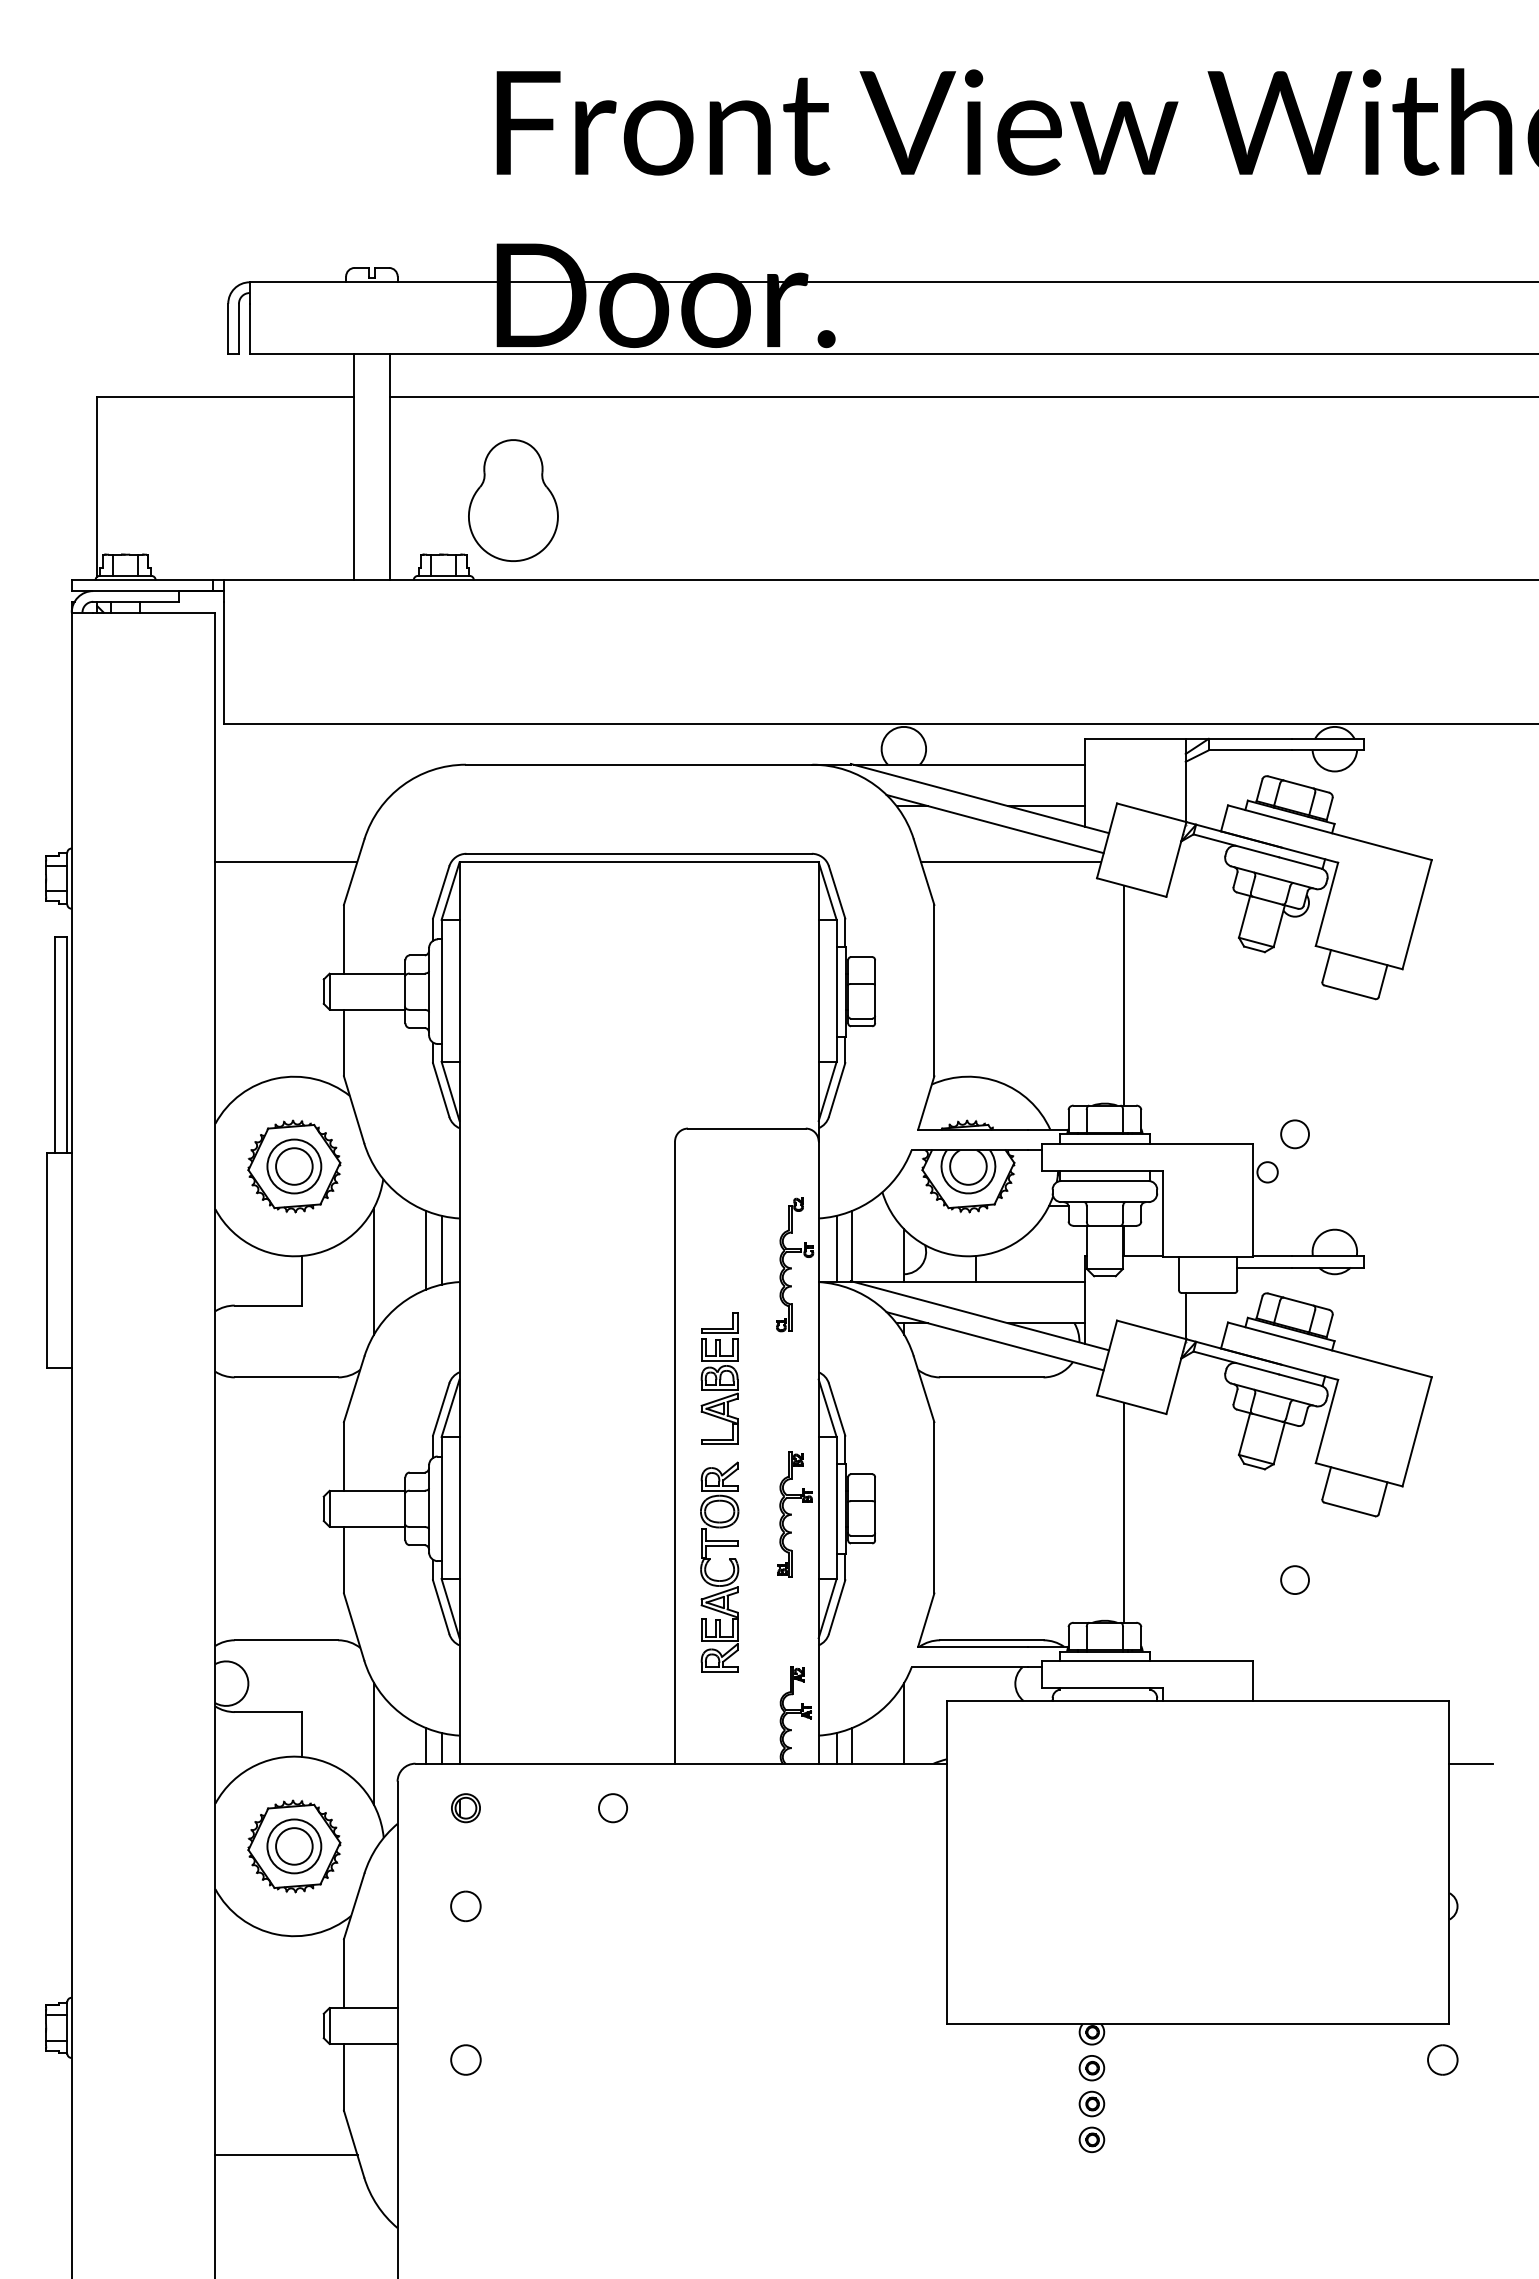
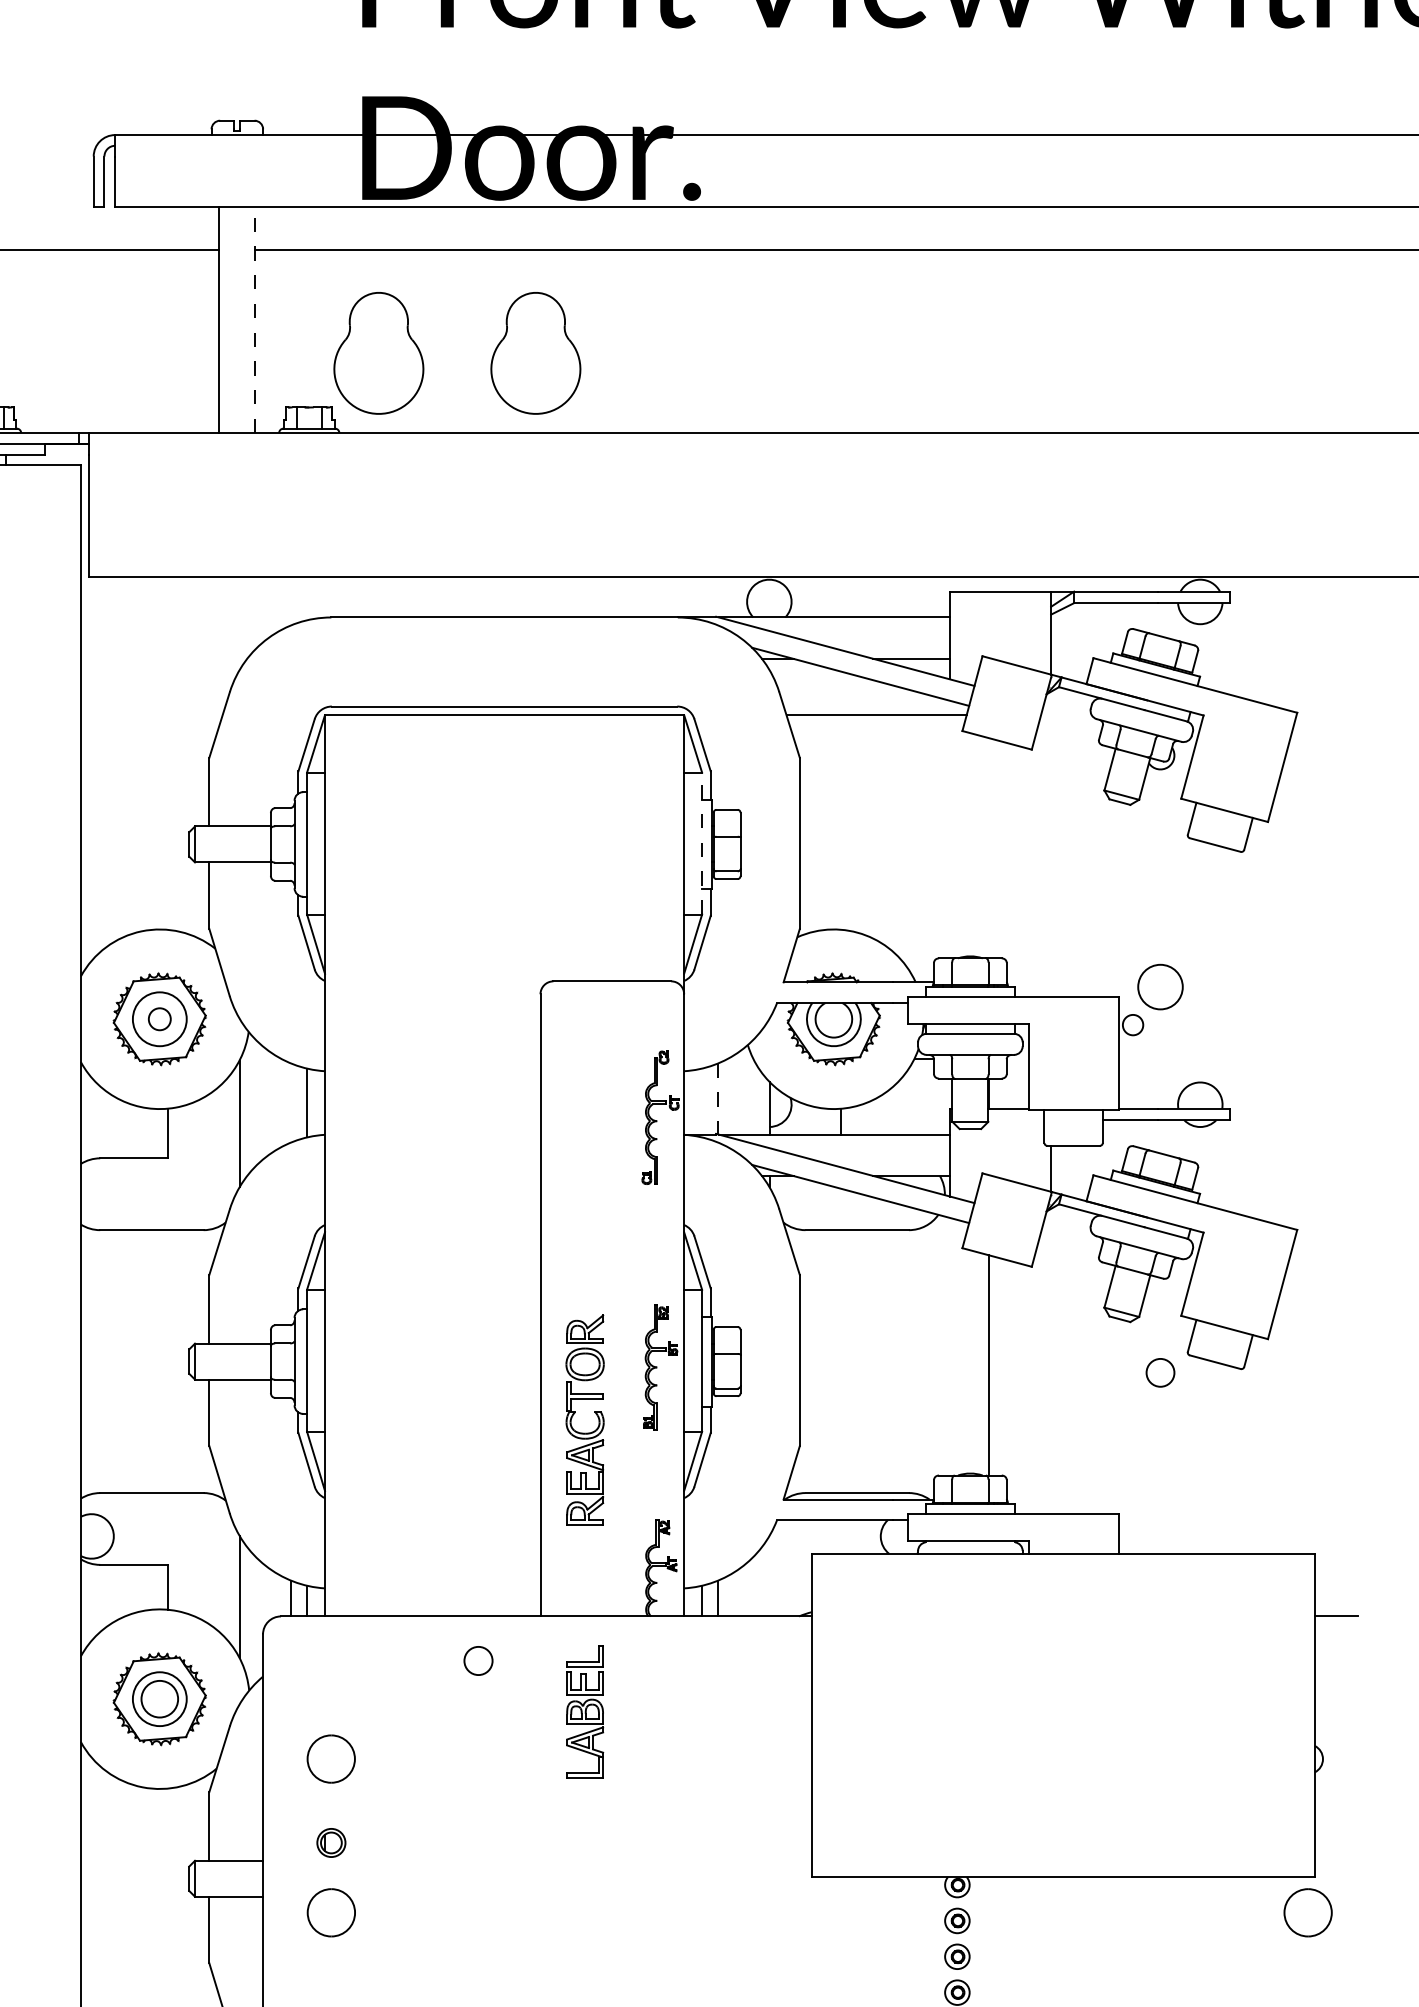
line: (389, 466) -> (254, 319), solid -> dashed
part: (670, 500) -> (535, 353), added
line: (286, 862) -> (151, 715), removed
line: (836, 990) -> (701, 843), solid -> dashed
line: (1123, 995) -> (988, 848), removed
circle: (1295, 1134) -> (1160, 987), size x1.6
circle: (294, 1166) -> (159, 1019), size x0.6
line: (852, 1246) -> (717, 1099), solid -> dashed
line: (836, 1248) -> (701, 1101), removed
line: (425, 1249) -> (290, 1102), removed
part: (719, 1378) -> (584, 1712), moved
circle: (1294, 1579) -> (1159, 1372), moved
line: (904, 1723) -> (769, 1576), removed
part: (465, 1808) -> (330, 1843), moved
part: (465, 1906) -> (330, 1759), size x1.6
part: (465, 2059) -> (330, 1912), size x1.6
part: (1442, 2059) -> (1307, 1912), size x1.6

